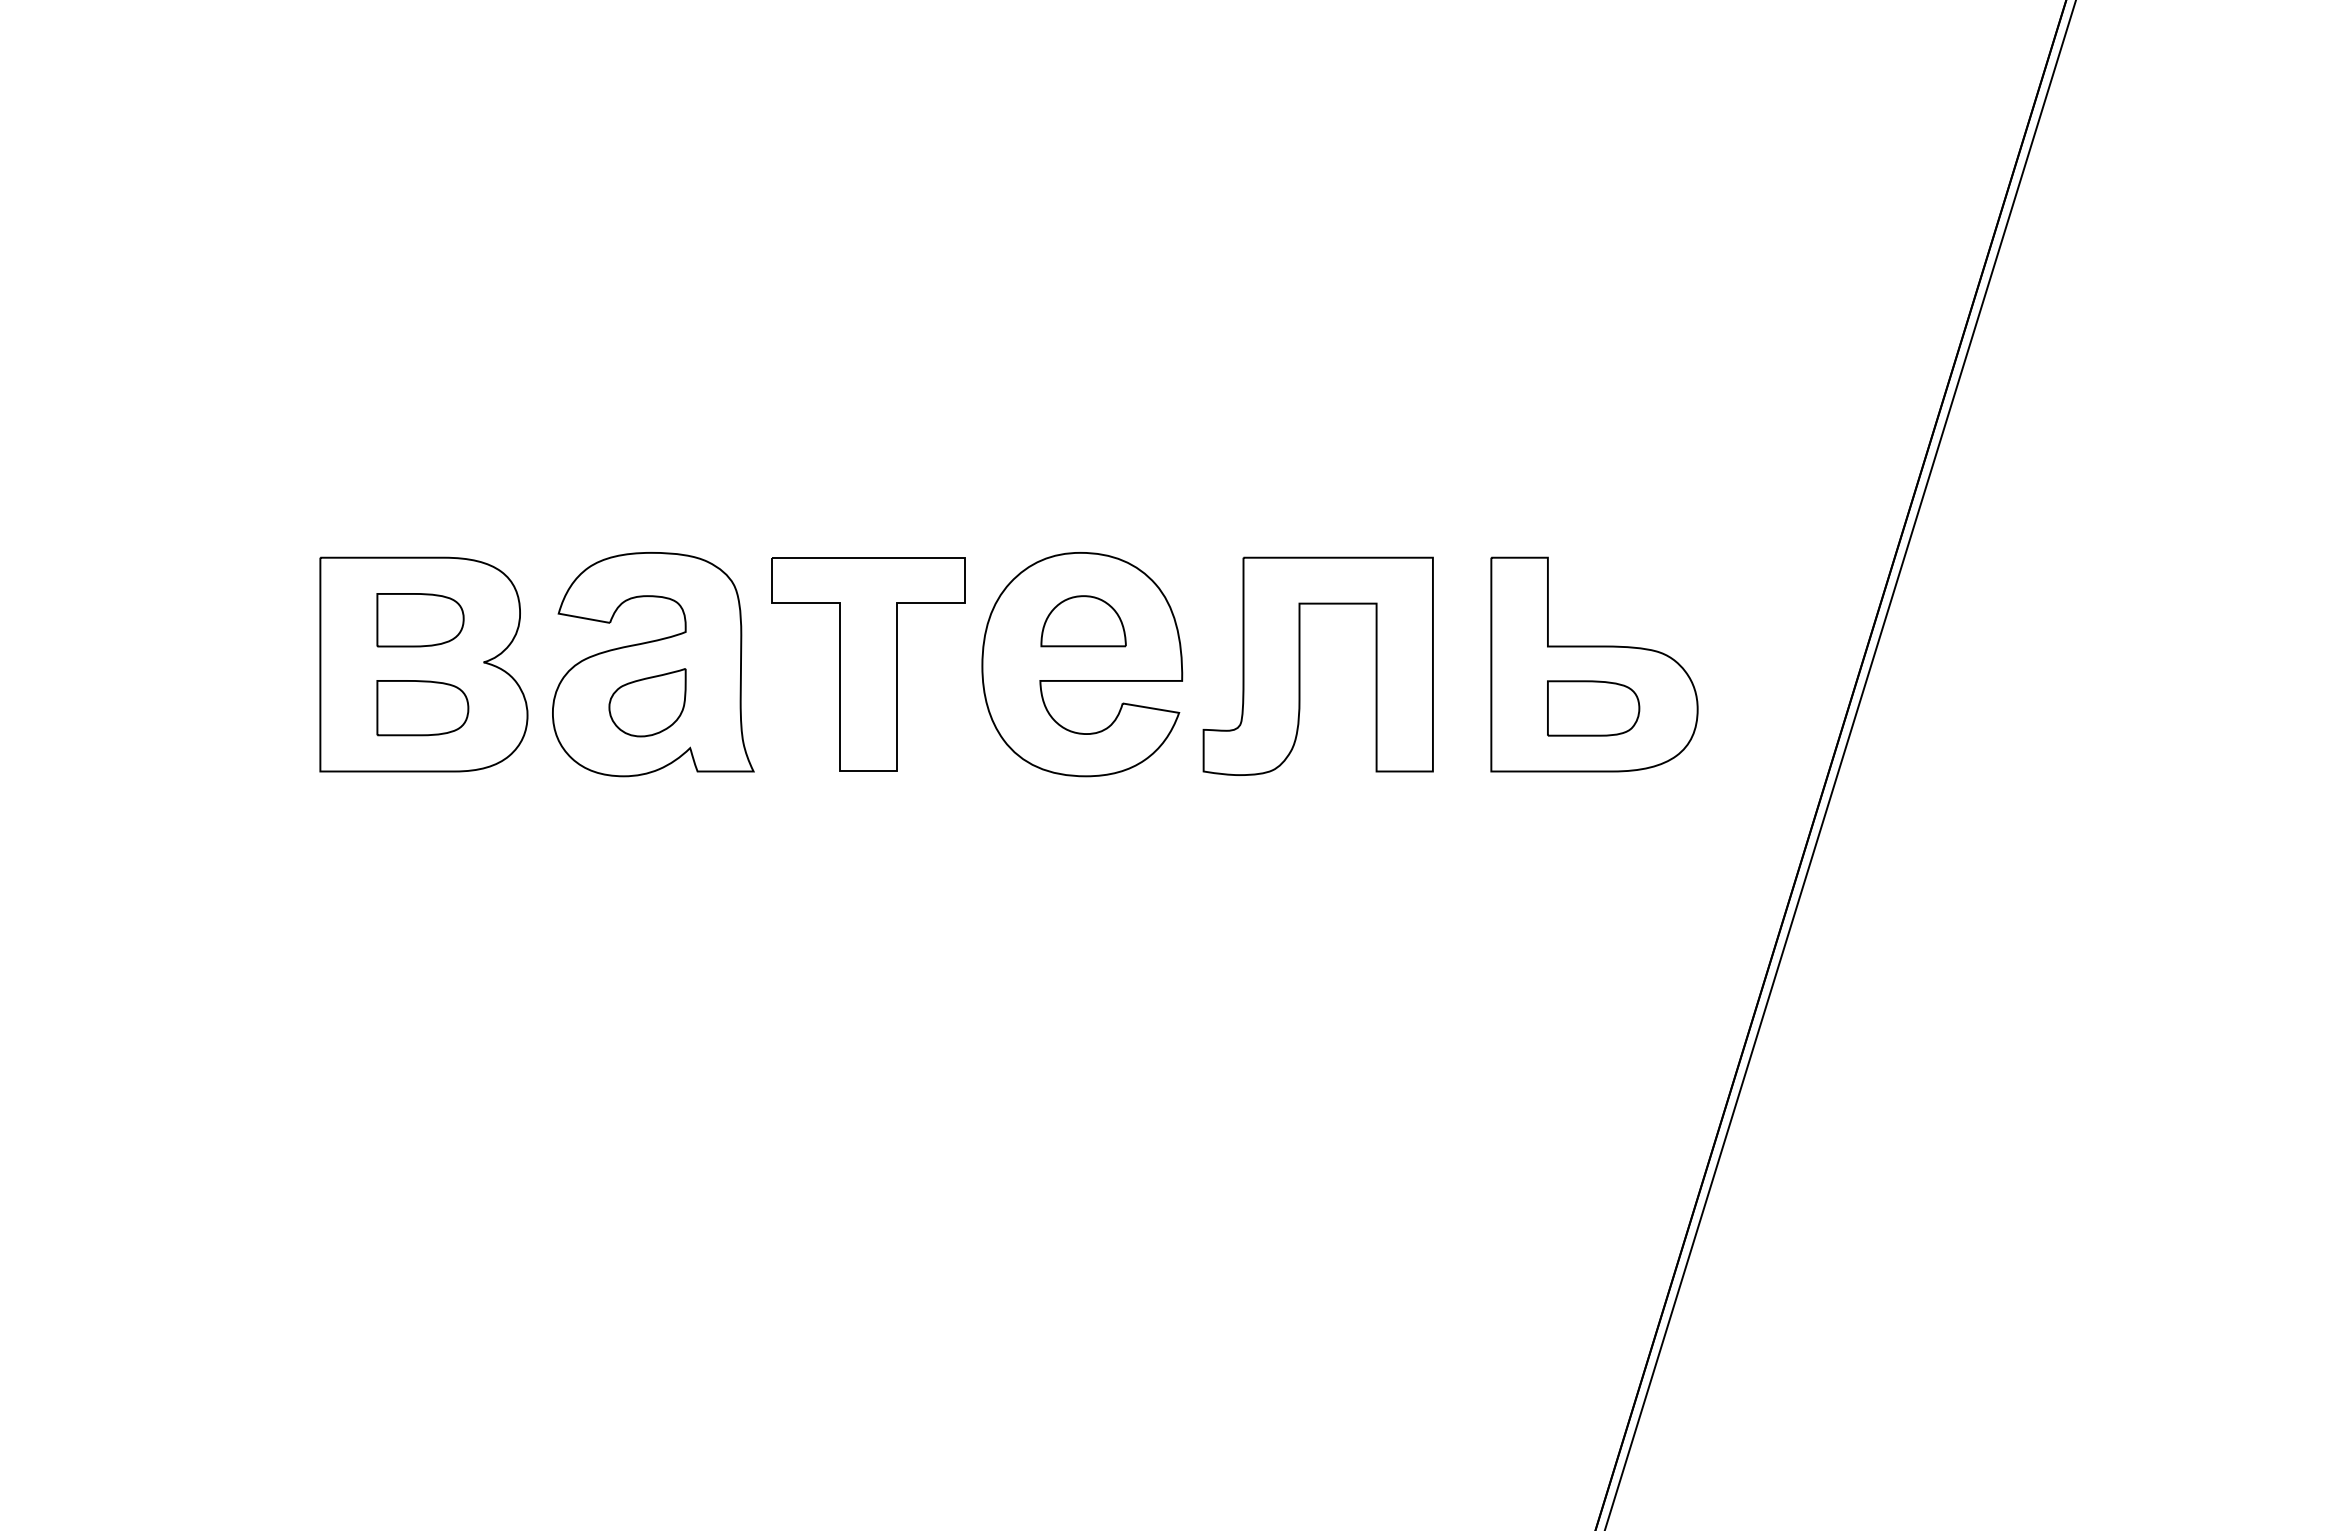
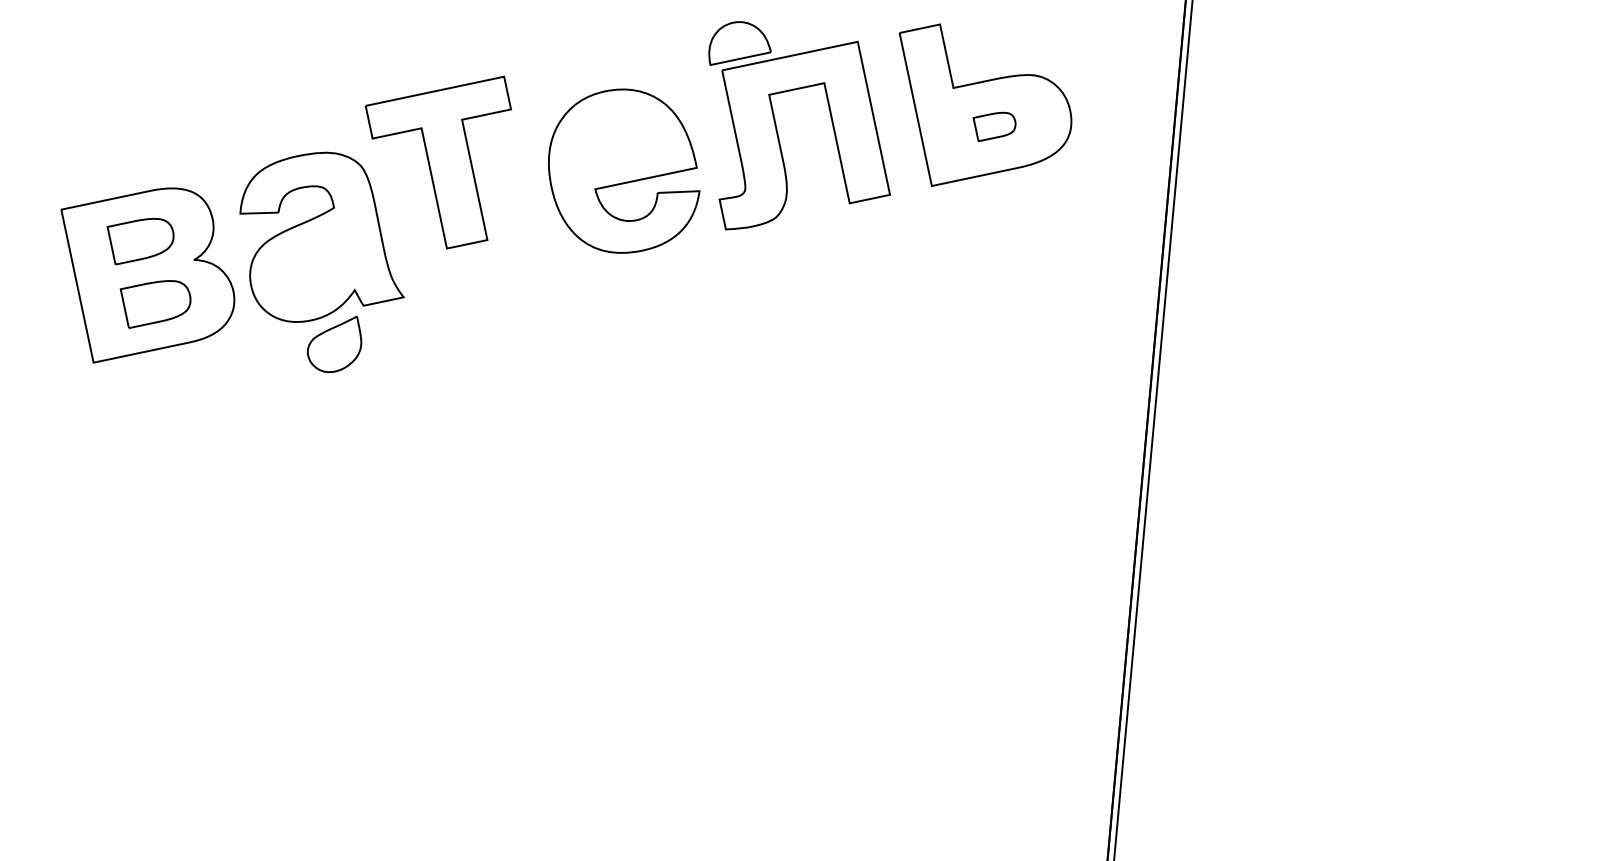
part: (1083, 621) -> (736, 40), moved
part: (868, 664) -> (451, 167), moved
part: (647, 702) -> (334, 346), moved
part: (1593, 708) -> (995, 125), size x0.6

